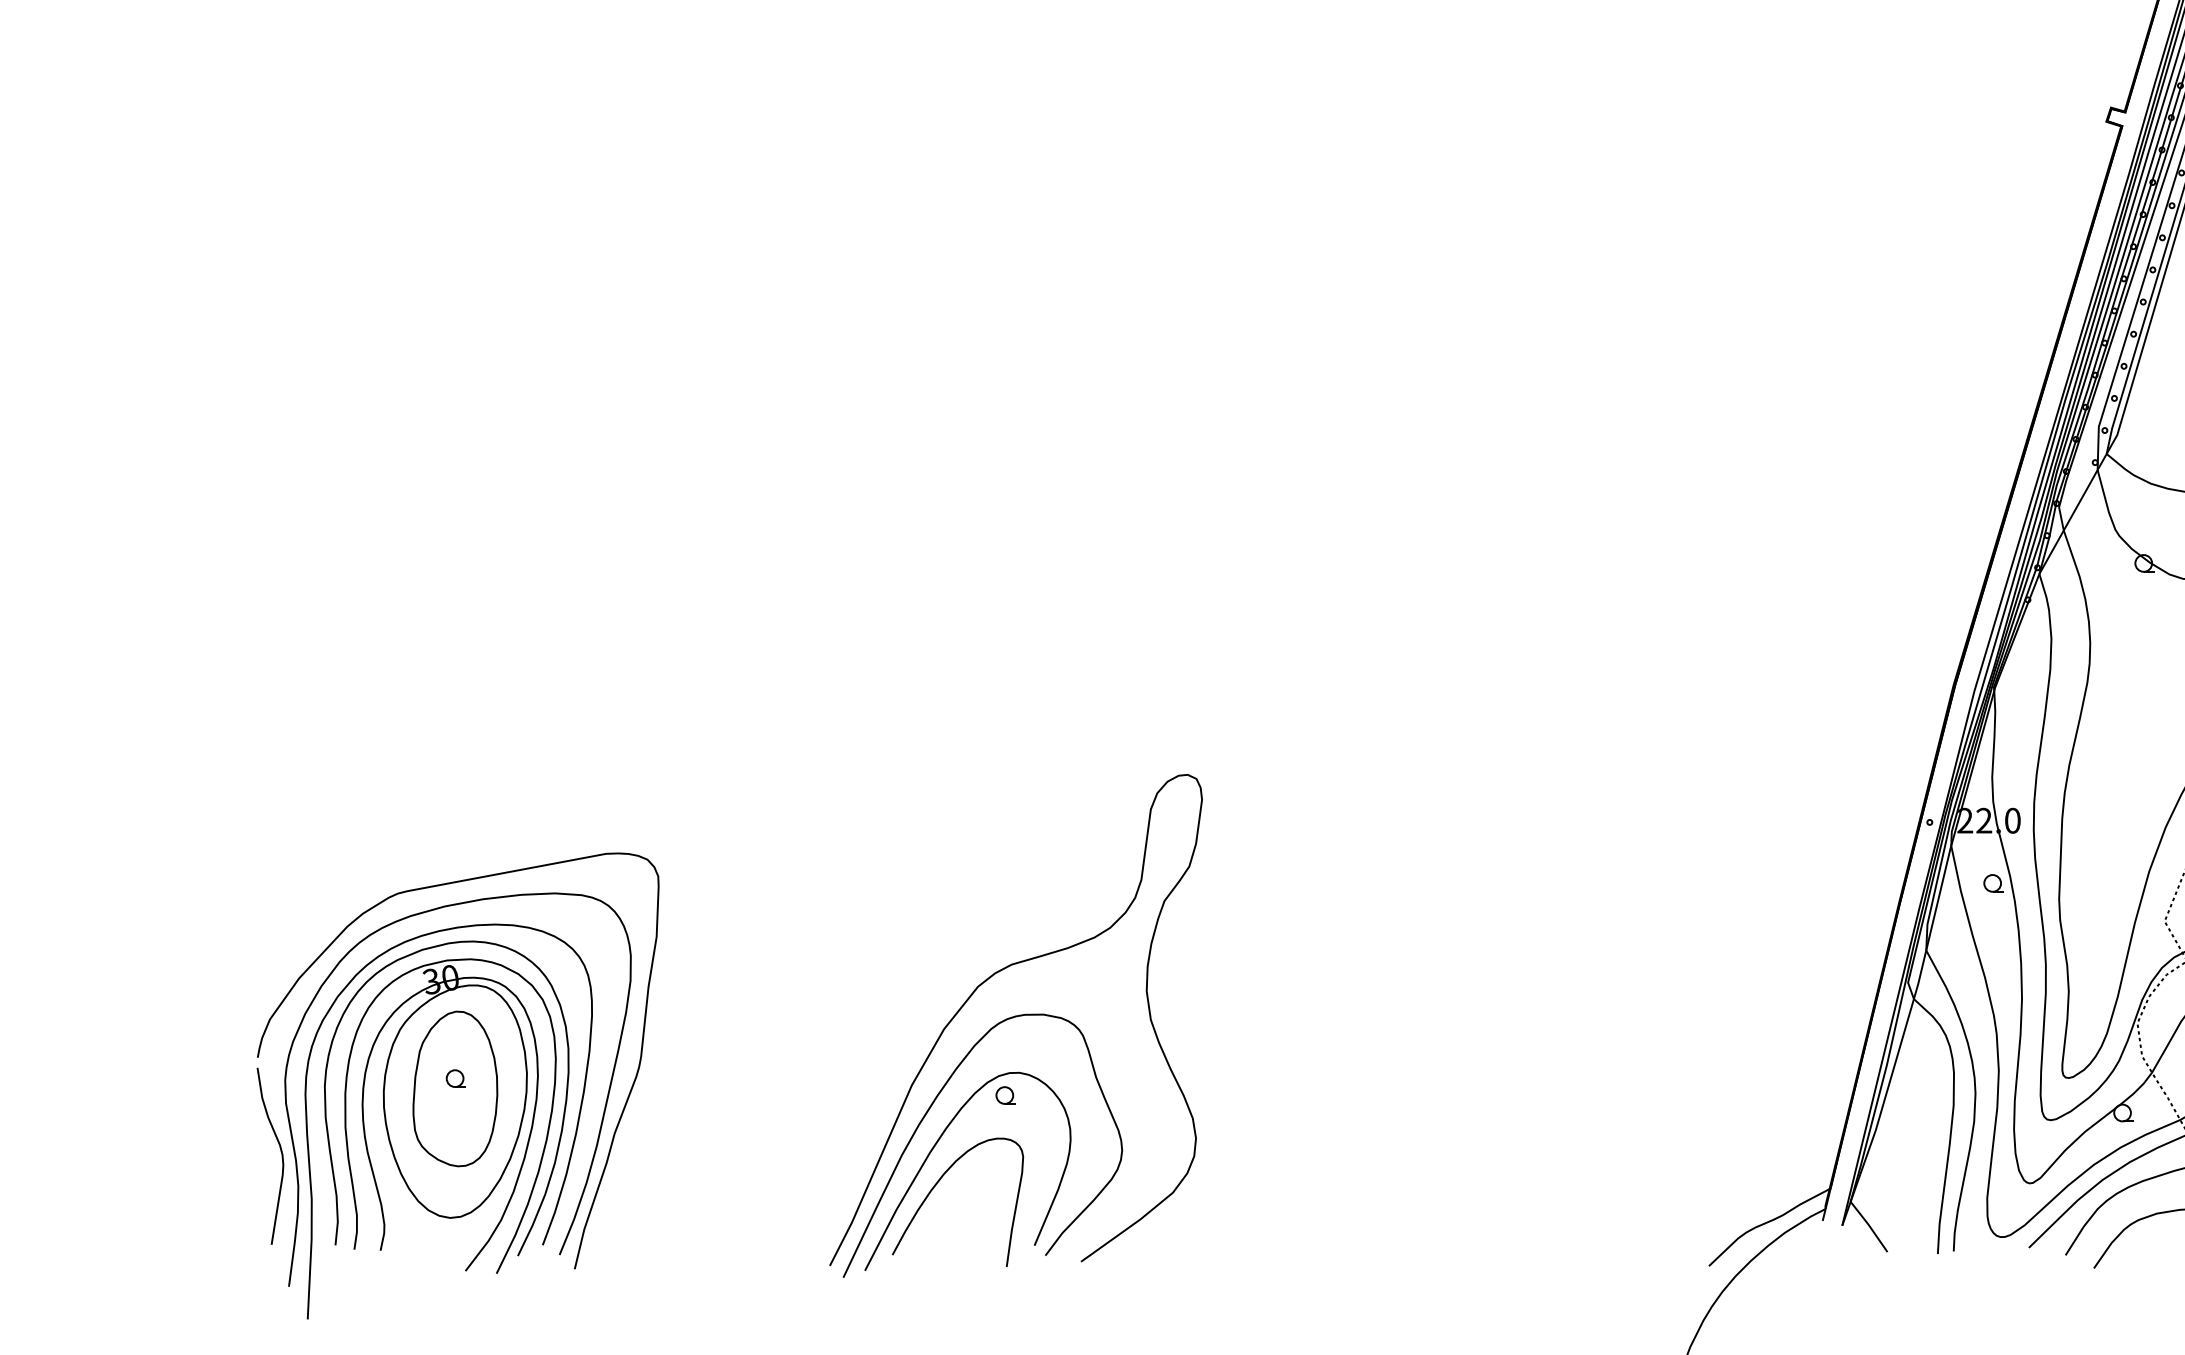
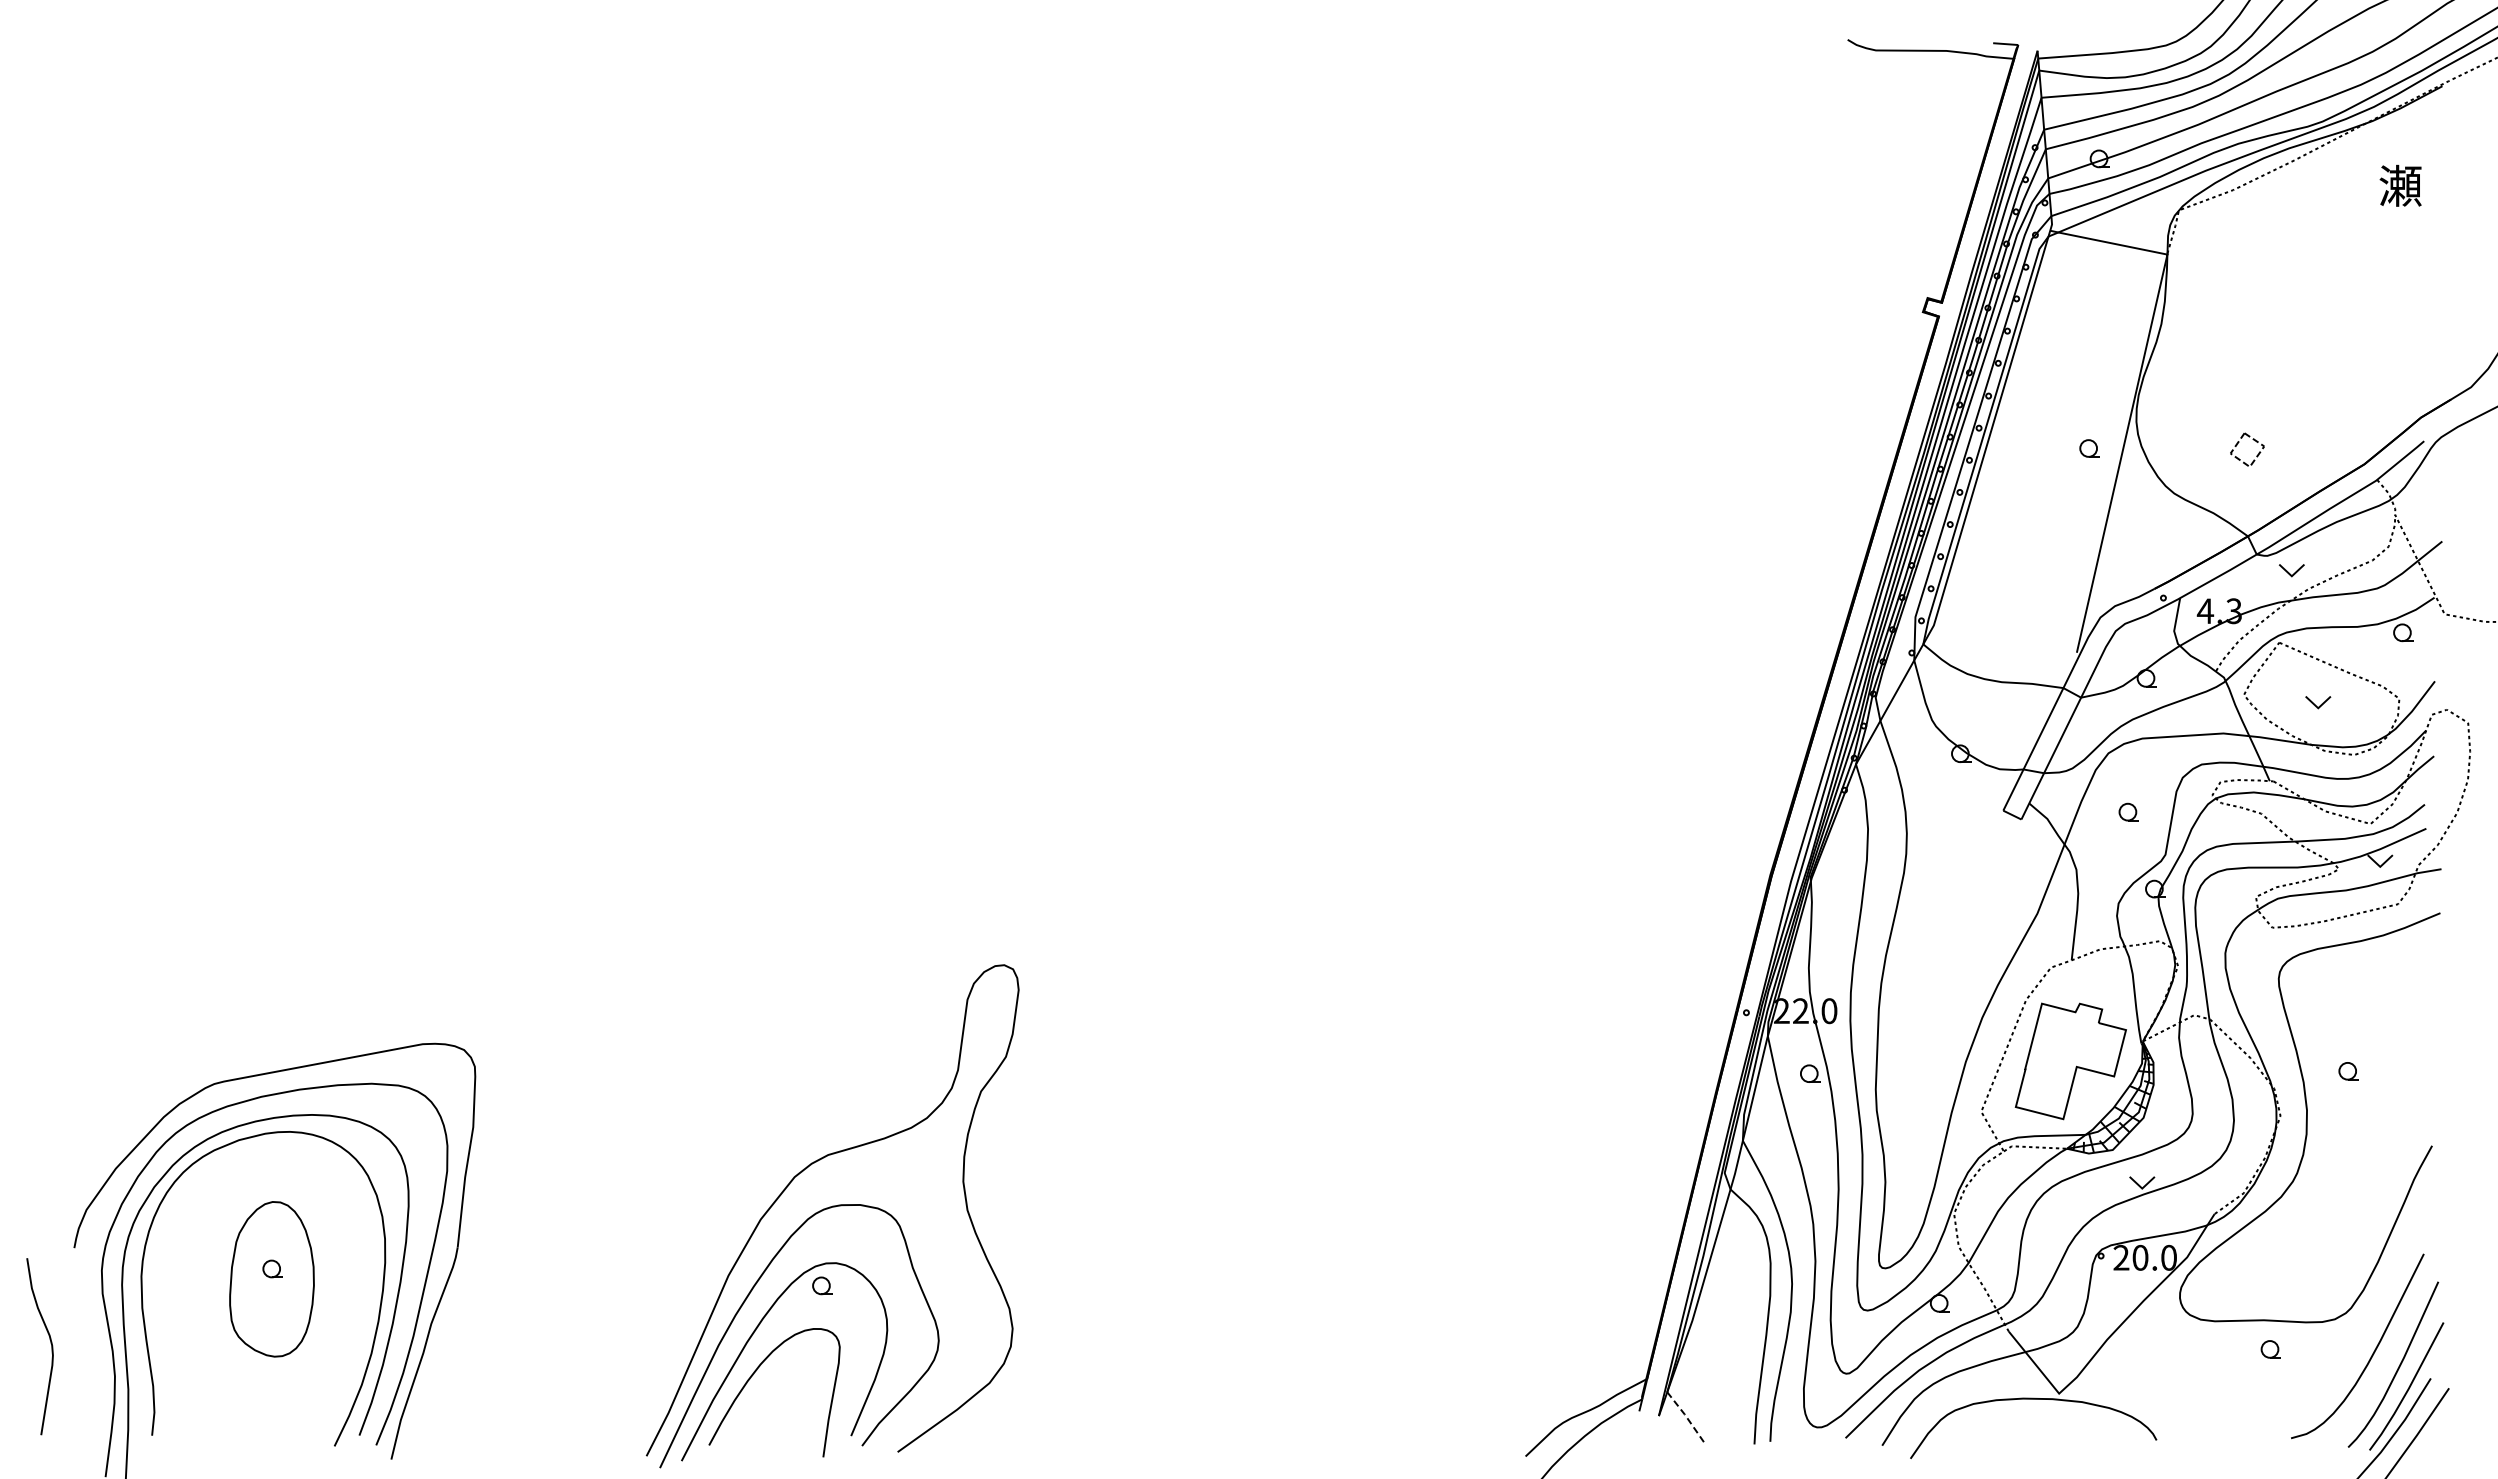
part: (450, 1116) -> (267, 1306), removed
curve: (280, 1153) -> (50, 1343), moved
line: (1869, 1226) -> (1686, 1416), solid -> dashed

